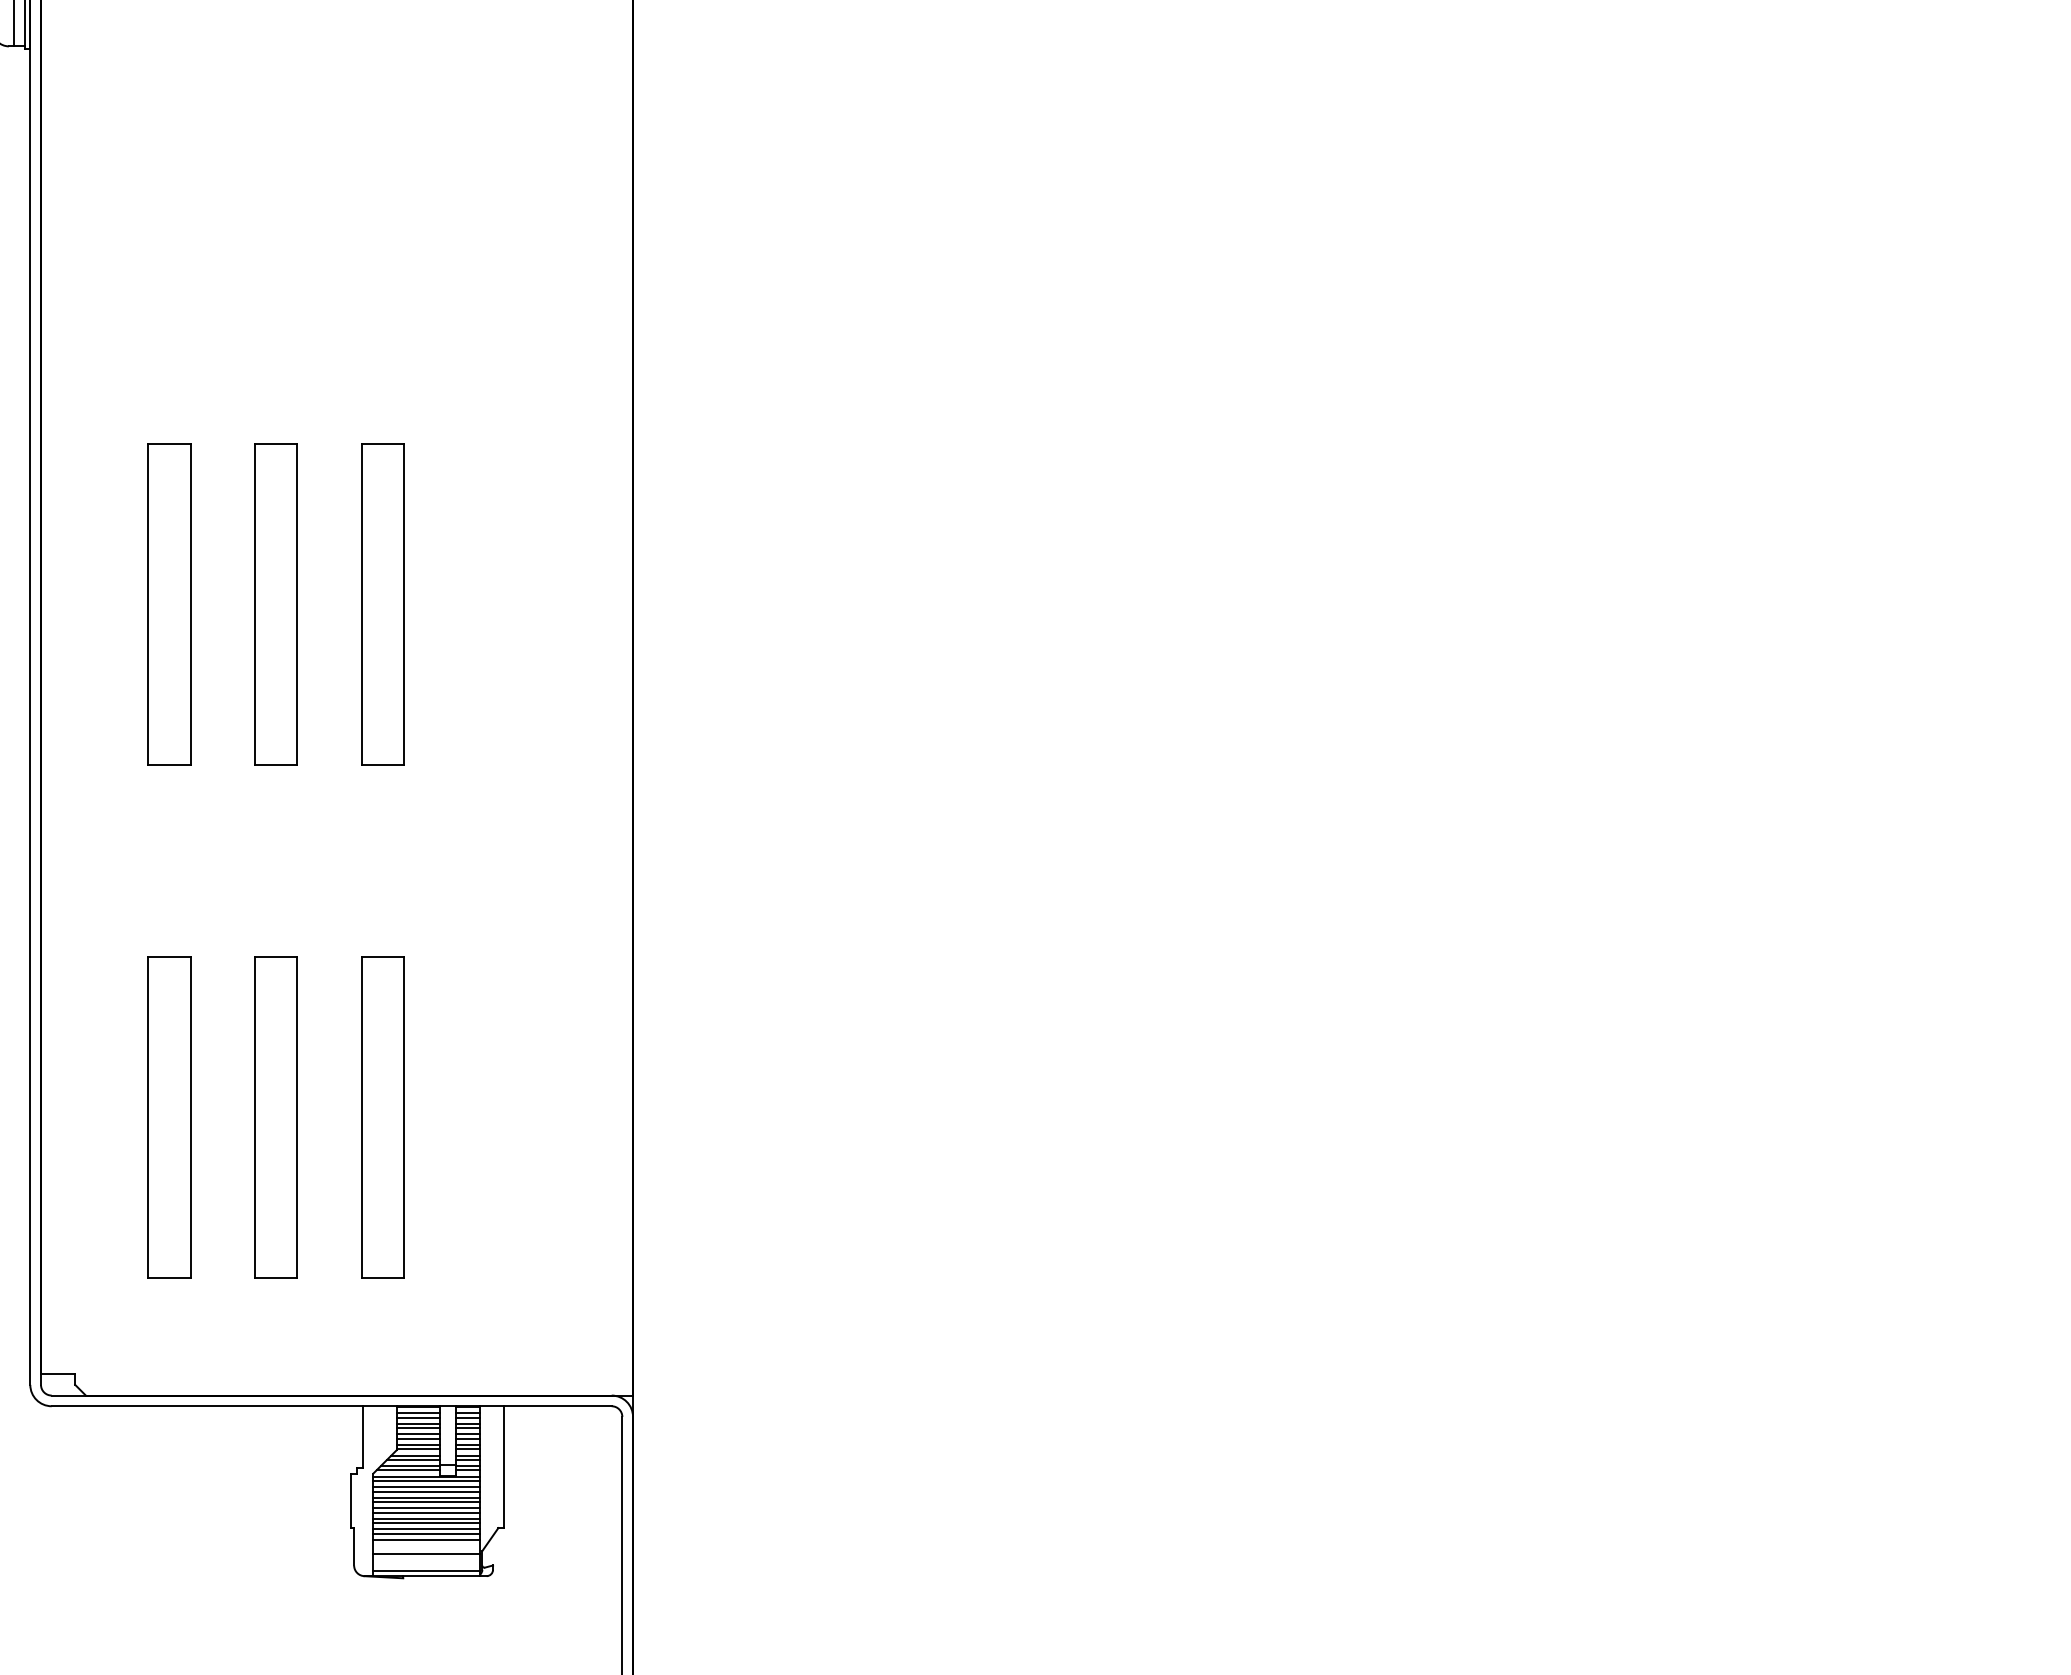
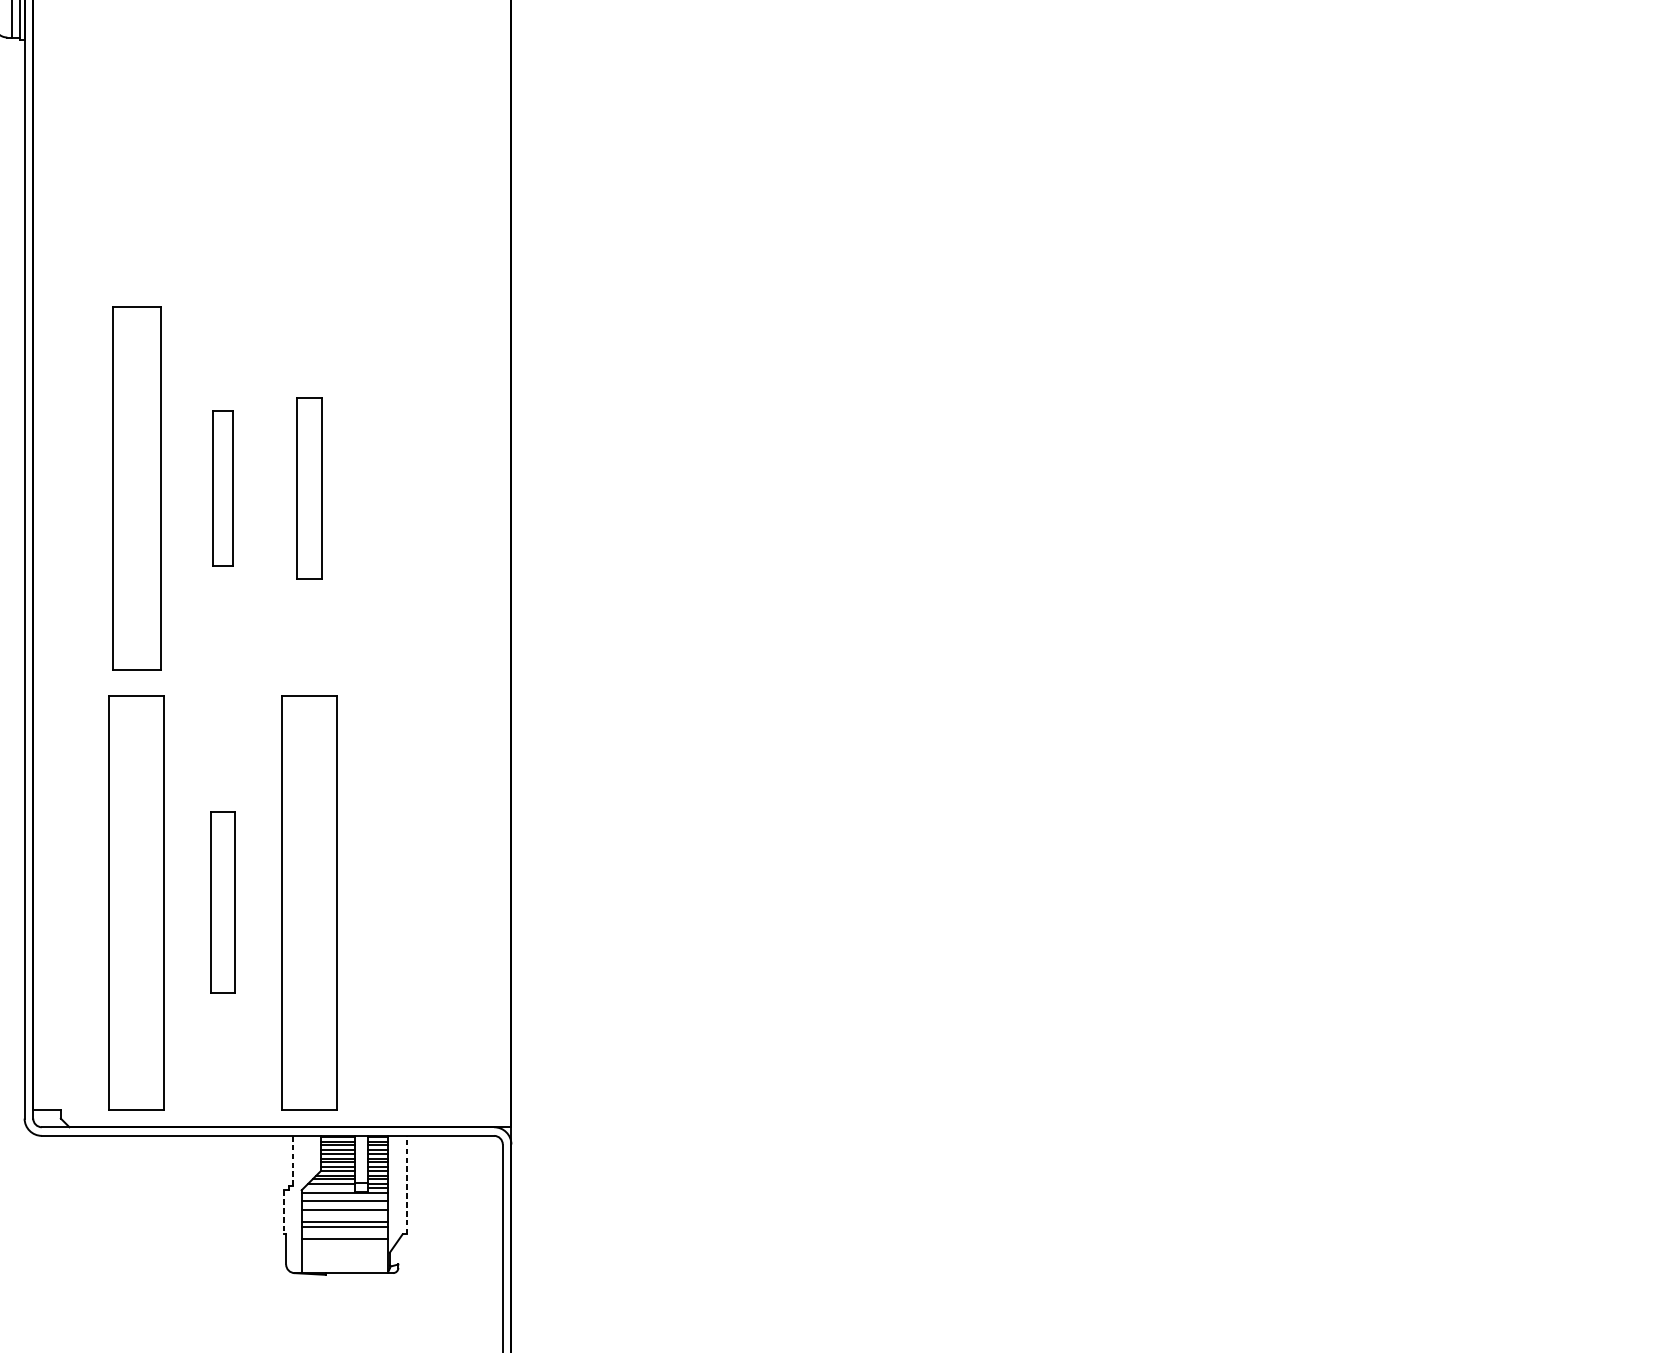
part: (169, 604) -> (137, 488), size x1.4
part: (275, 604) -> (222, 488), size x0.6
part: (382, 604) -> (309, 488), size x0.7
part: (169, 1117) -> (137, 902), size x1.6
part: (275, 1117) -> (222, 902), size x0.7
part: (382, 1117) -> (309, 902), size x1.6
line: (362, 1437) -> (292, 1161), solid -> dashed
line: (503, 1467) -> (406, 1185), solid -> dashed
line: (407, 1470) -> (329, 1187), removed
line: (426, 1481) -> (344, 1196), removed
line: (426, 1491) -> (344, 1204), removed
line: (350, 1501) -> (283, 1212), solid -> dashed
line: (426, 1502) -> (344, 1213), removed
line: (426, 1508) -> (344, 1218), removed
line: (426, 1523) -> (344, 1230), removed
line: (426, 1529) -> (344, 1235), removed
line: (426, 1539) -> (344, 1243), removed
line: (426, 1553) -> (344, 1254), removed
line: (426, 1571) -> (344, 1269), removed

